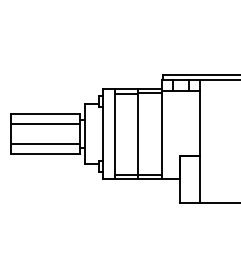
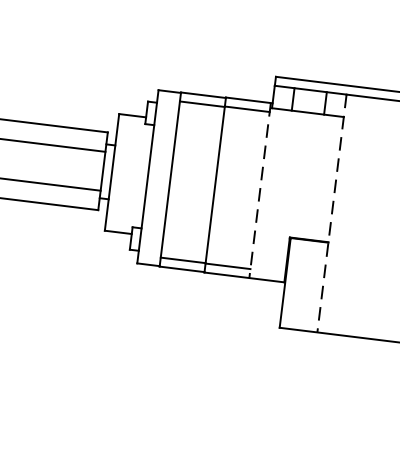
line: (161, 134) -> (259, 191), solid -> dashed
line: (199, 141) -> (331, 213), solid -> dashed

